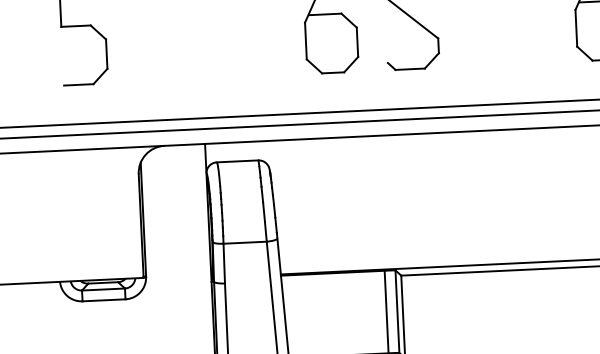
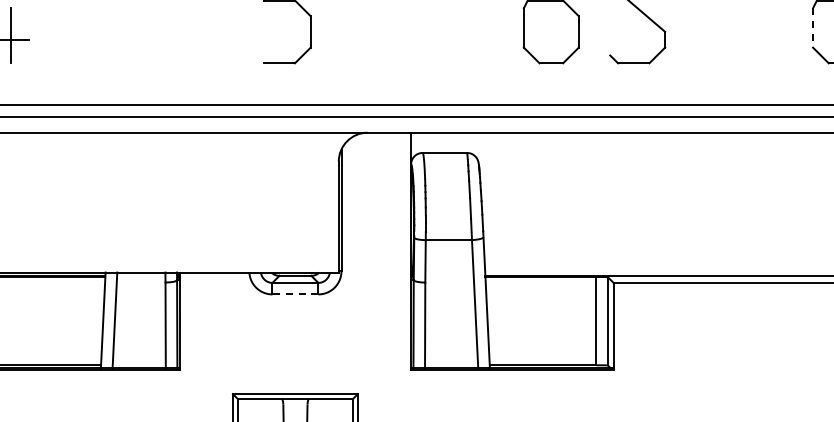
line: (576, 27) -> (813, 27), solid -> dashed
line: (104, 300) -> (295, 294), solid -> dashed

